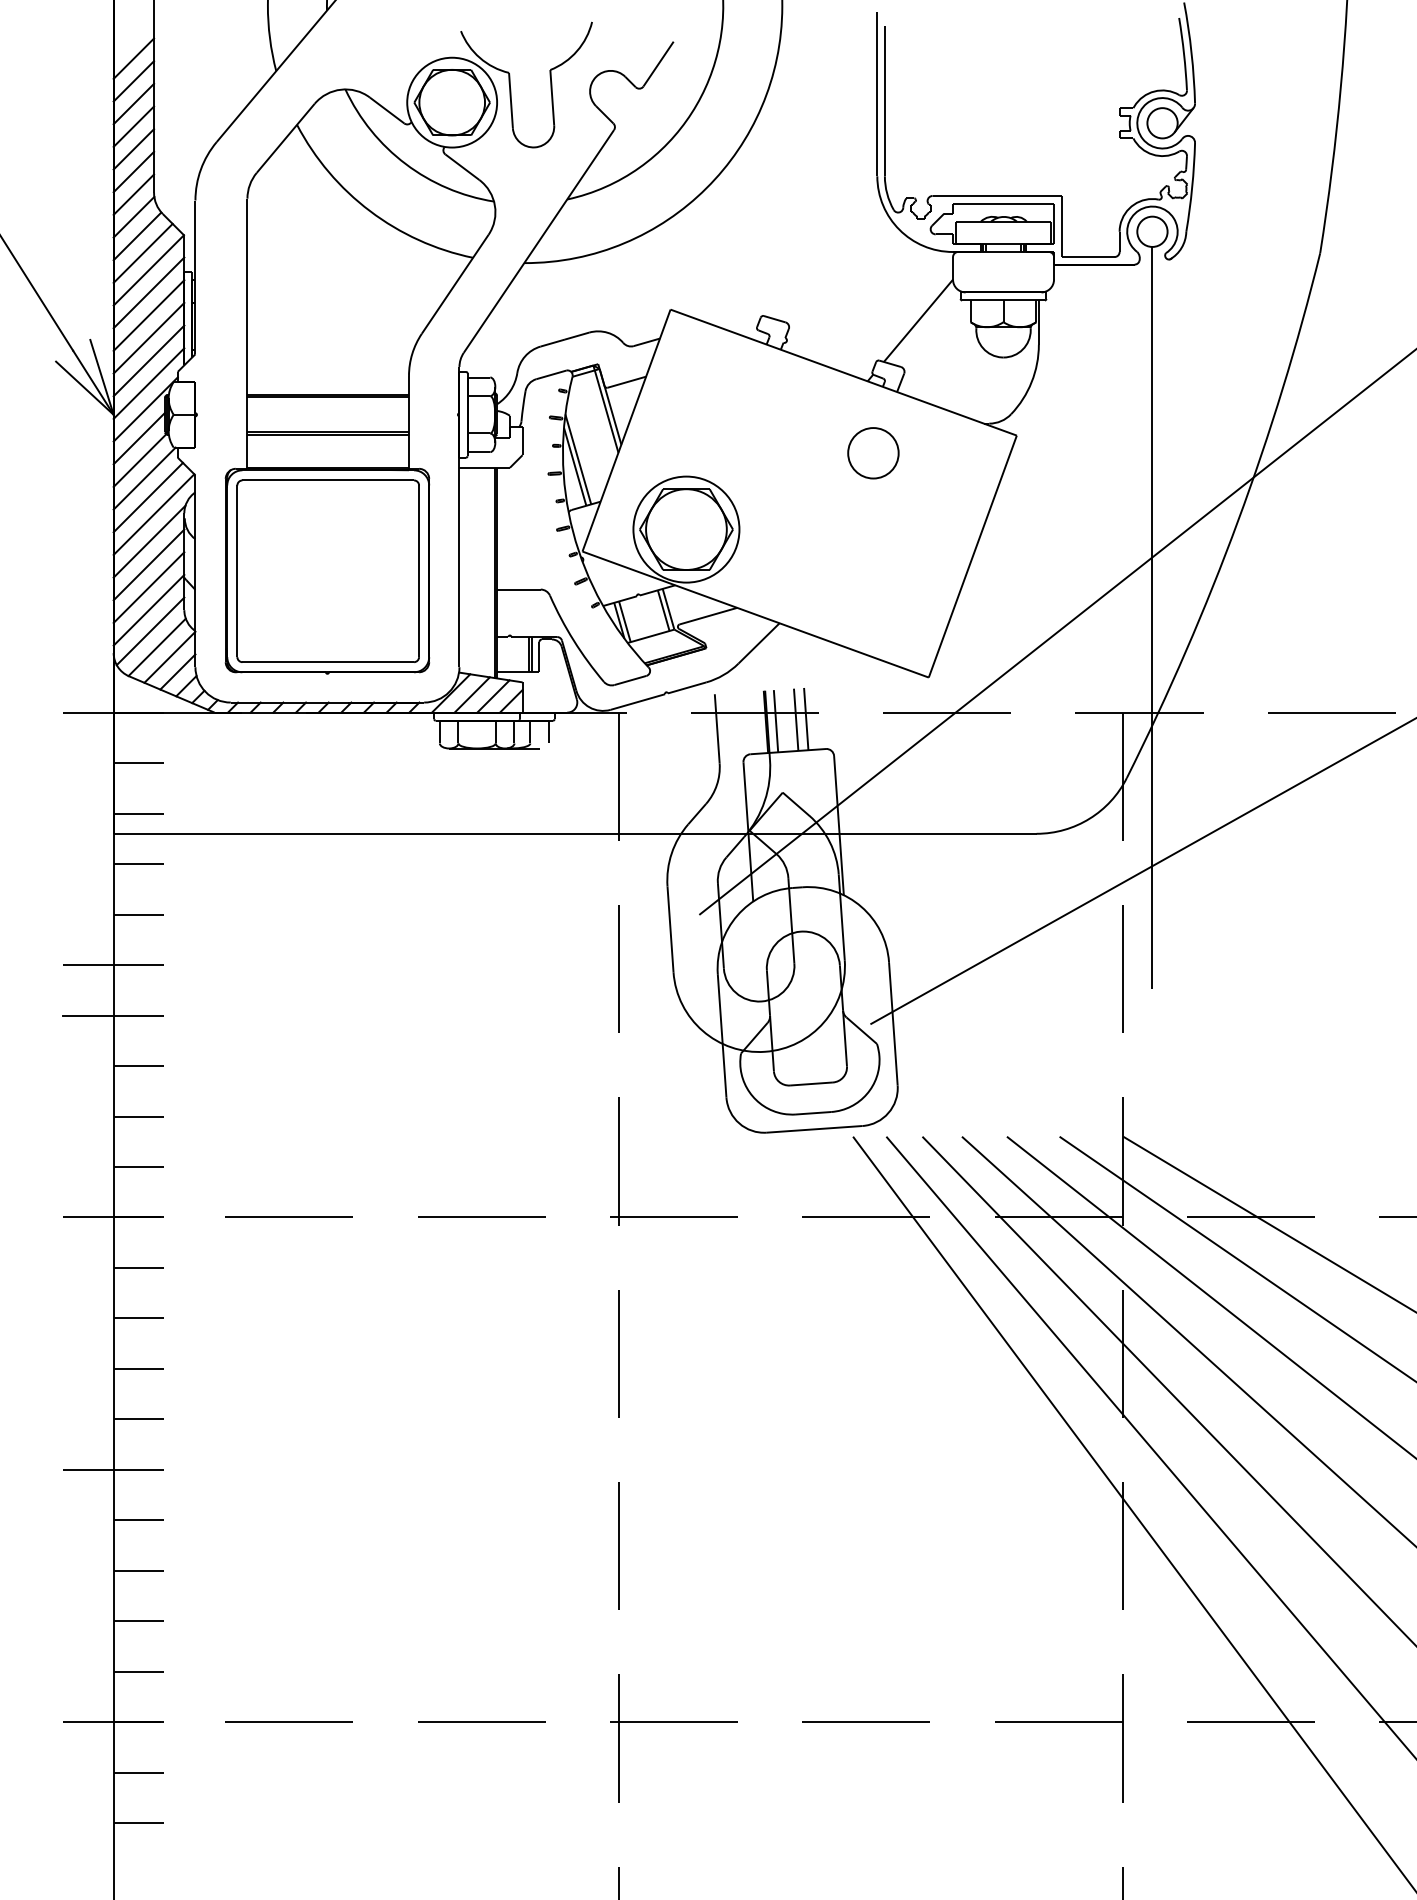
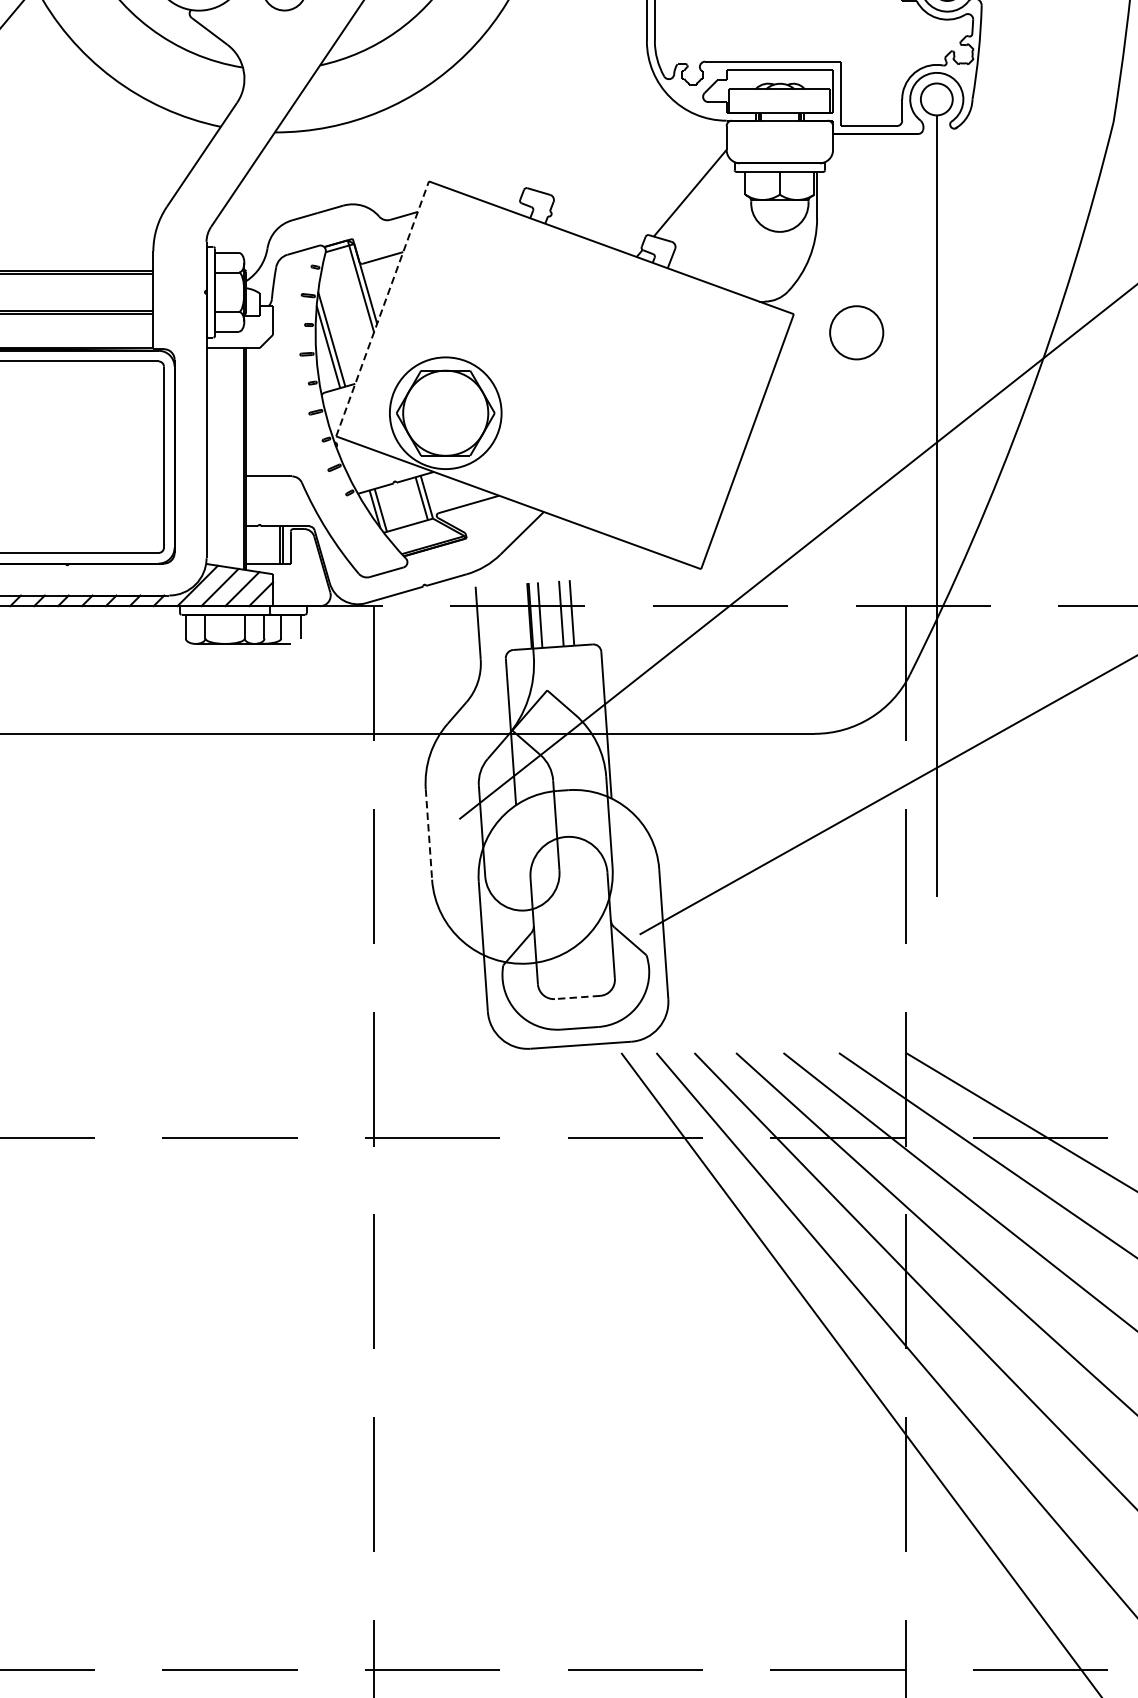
line: (626, 430) -> (382, 308), solid -> dashed
part: (873, 453) -> (856, 333), moved
line: (670, 929) -> (428, 834), solid -> dashed
line: (810, 1084) -> (576, 998), solid -> dashed

